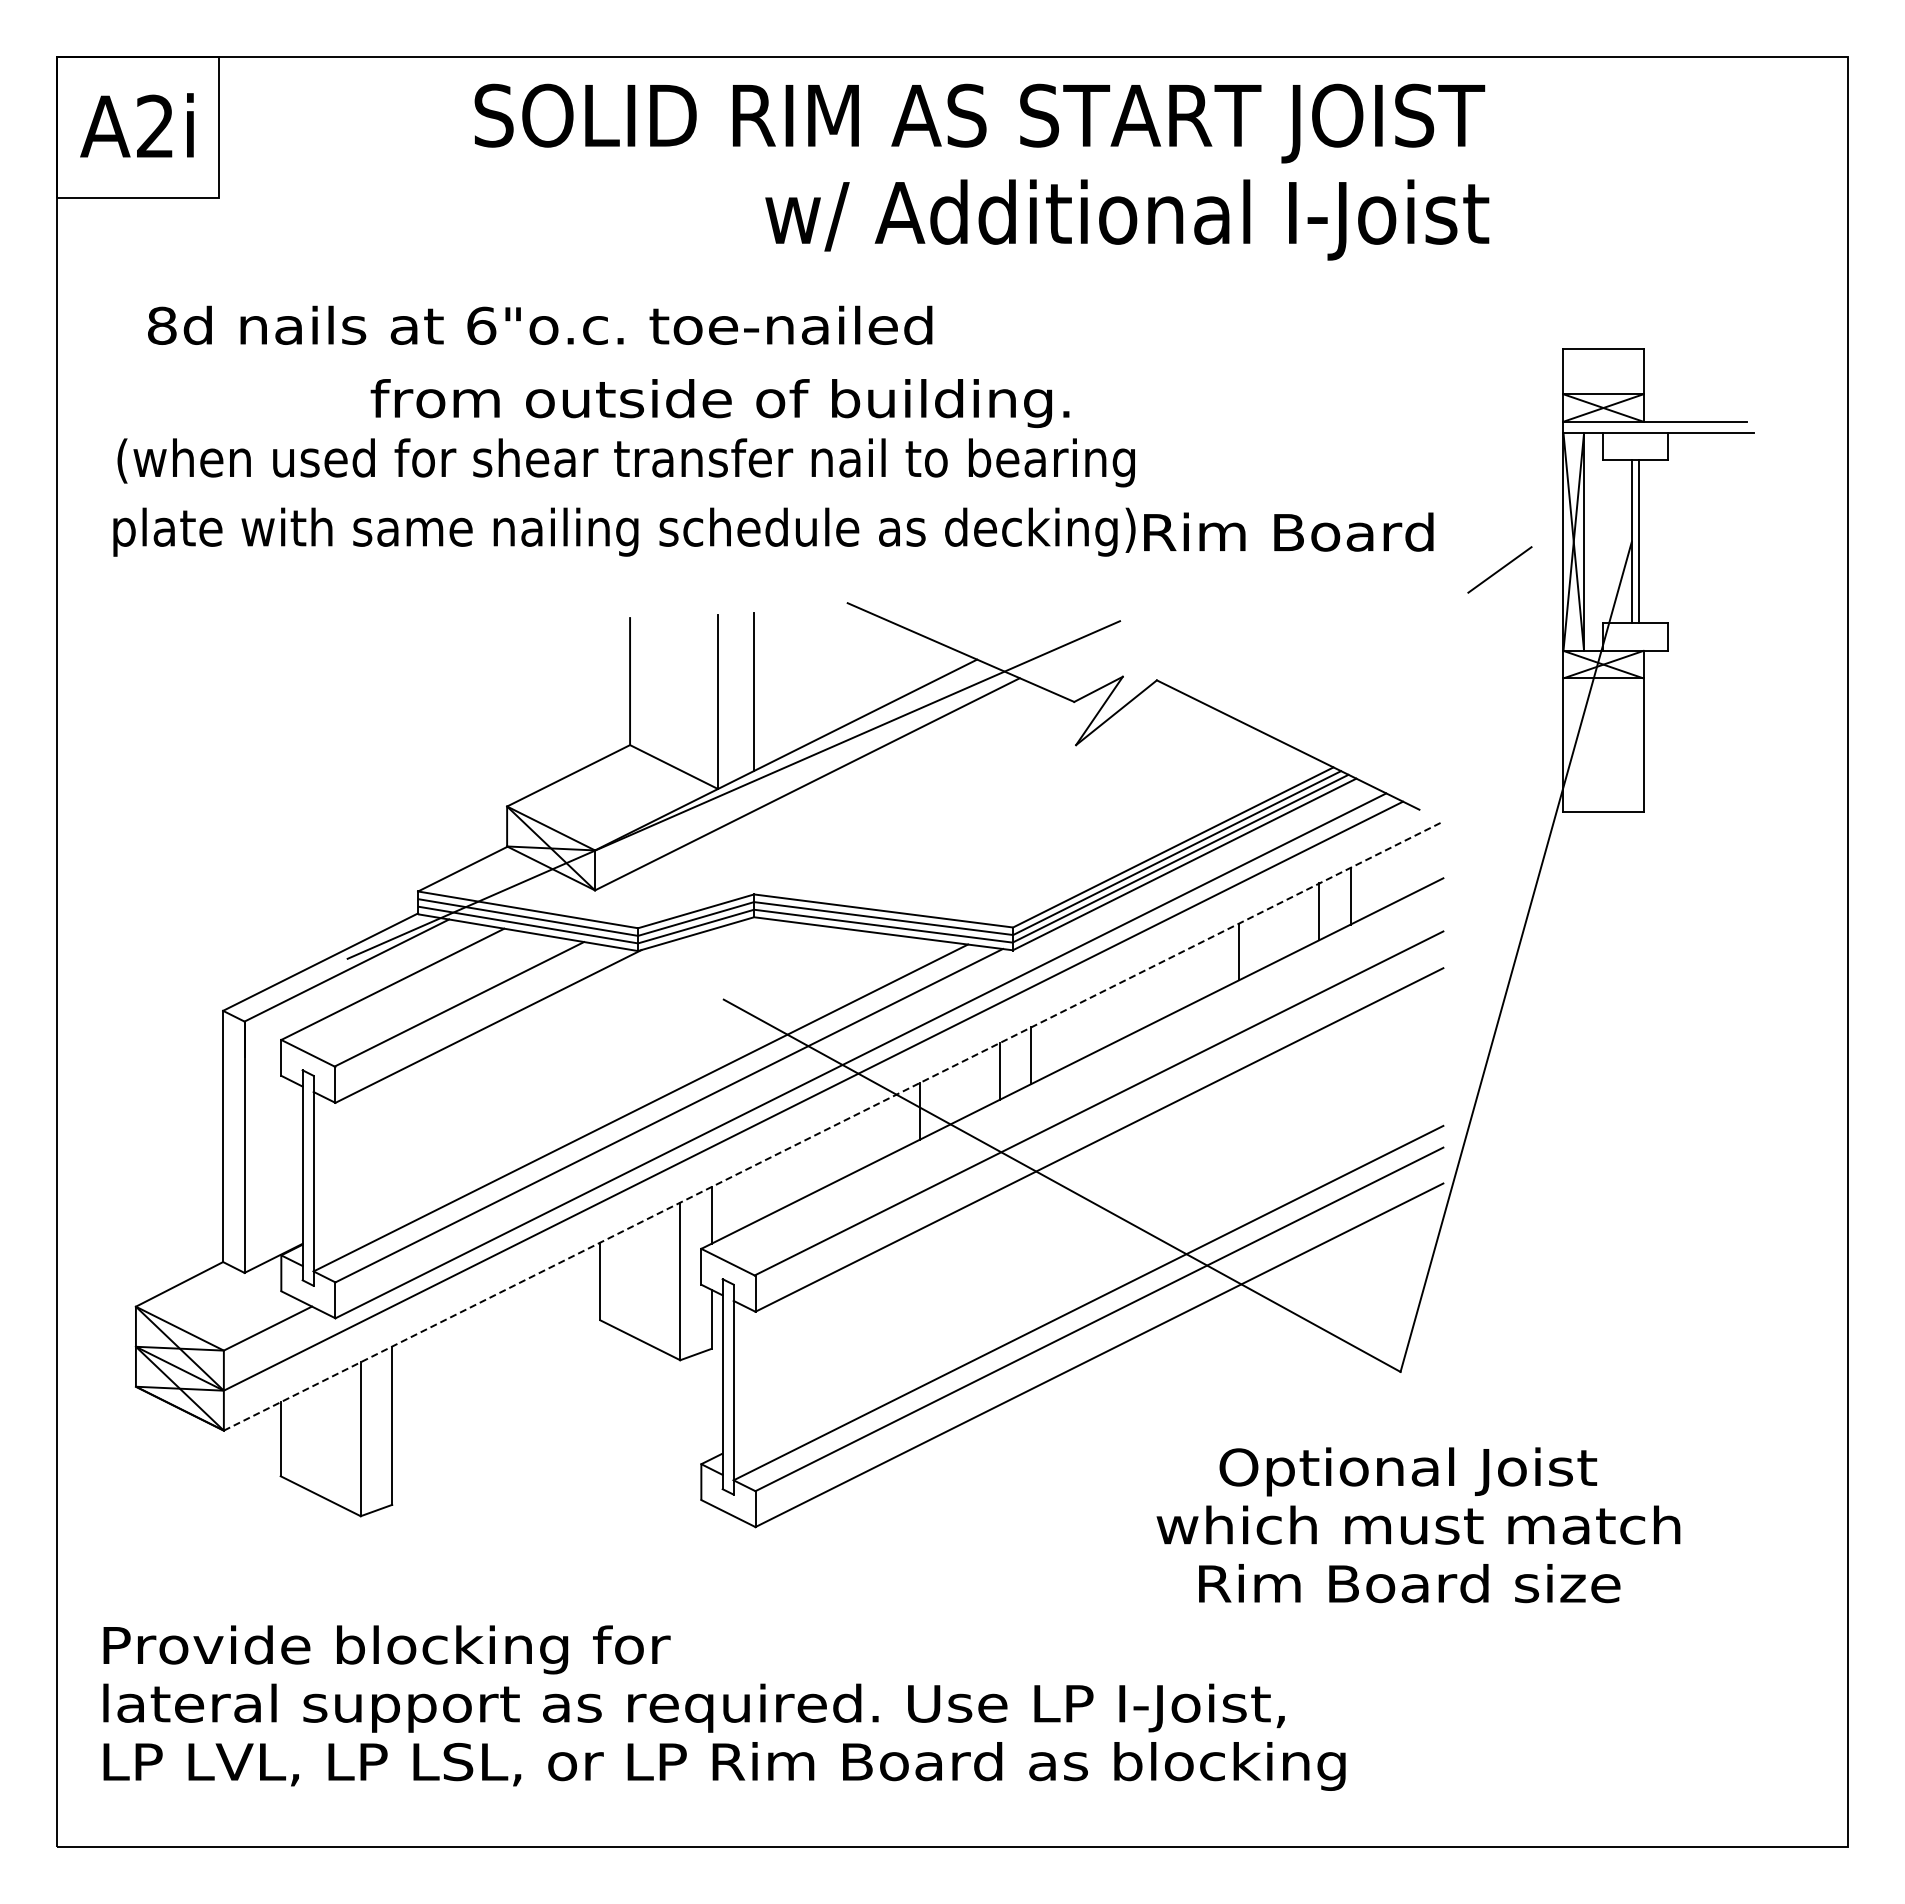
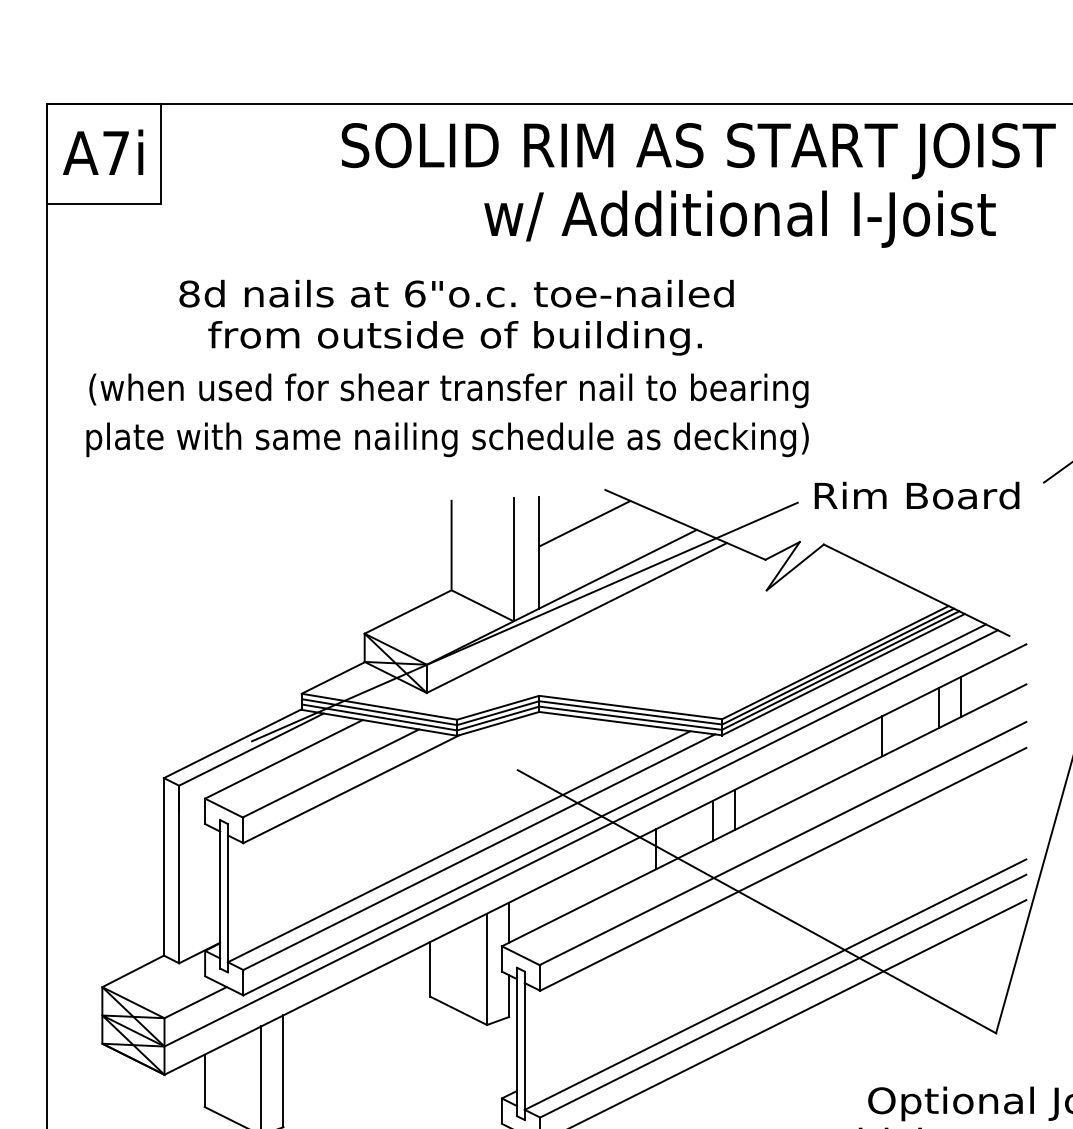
text: (155, 125) -> (116, 152), A2i -> A7i
text: (1127, 219) -> (740, 218), moved
text: (540, 324) -> (456, 293), moved
text: (719, 403) -> (454, 338), moved
text: (1288, 531) -> (916, 495), moved
line: (818, 650) -> (584, 523), added
line: (833, 1126) -> (595, 859), dashed -> solid

